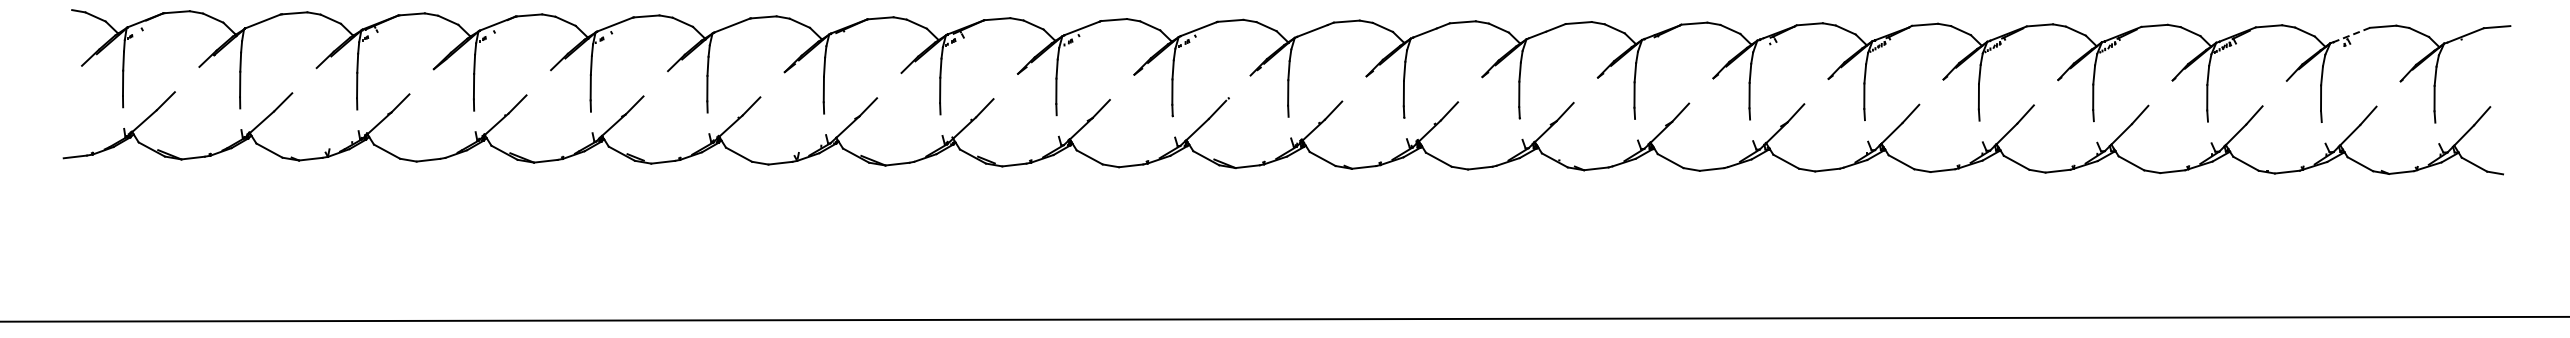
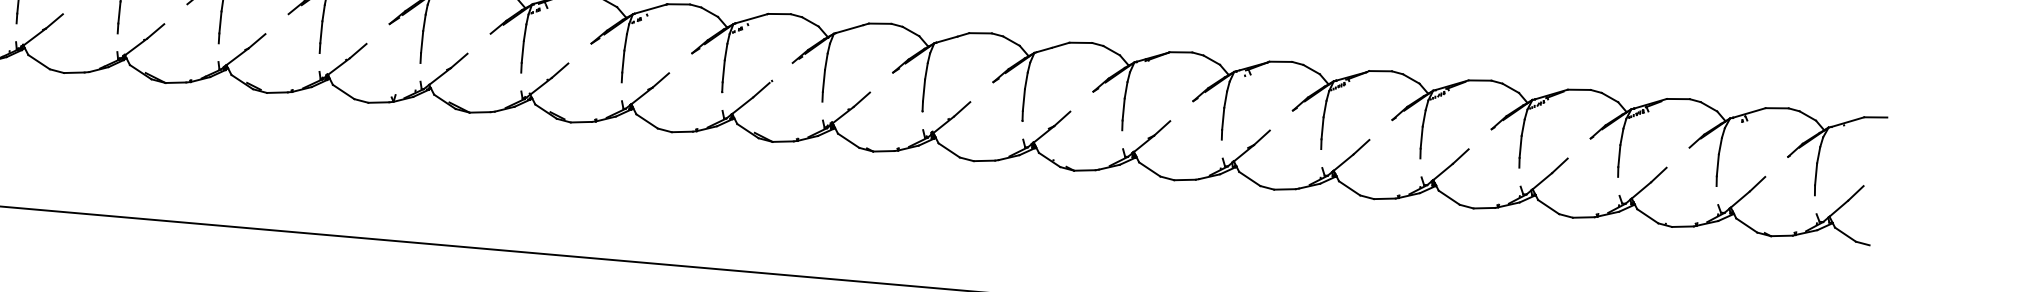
line: (2351, 35) -> (1749, 113), dashed -> solid

